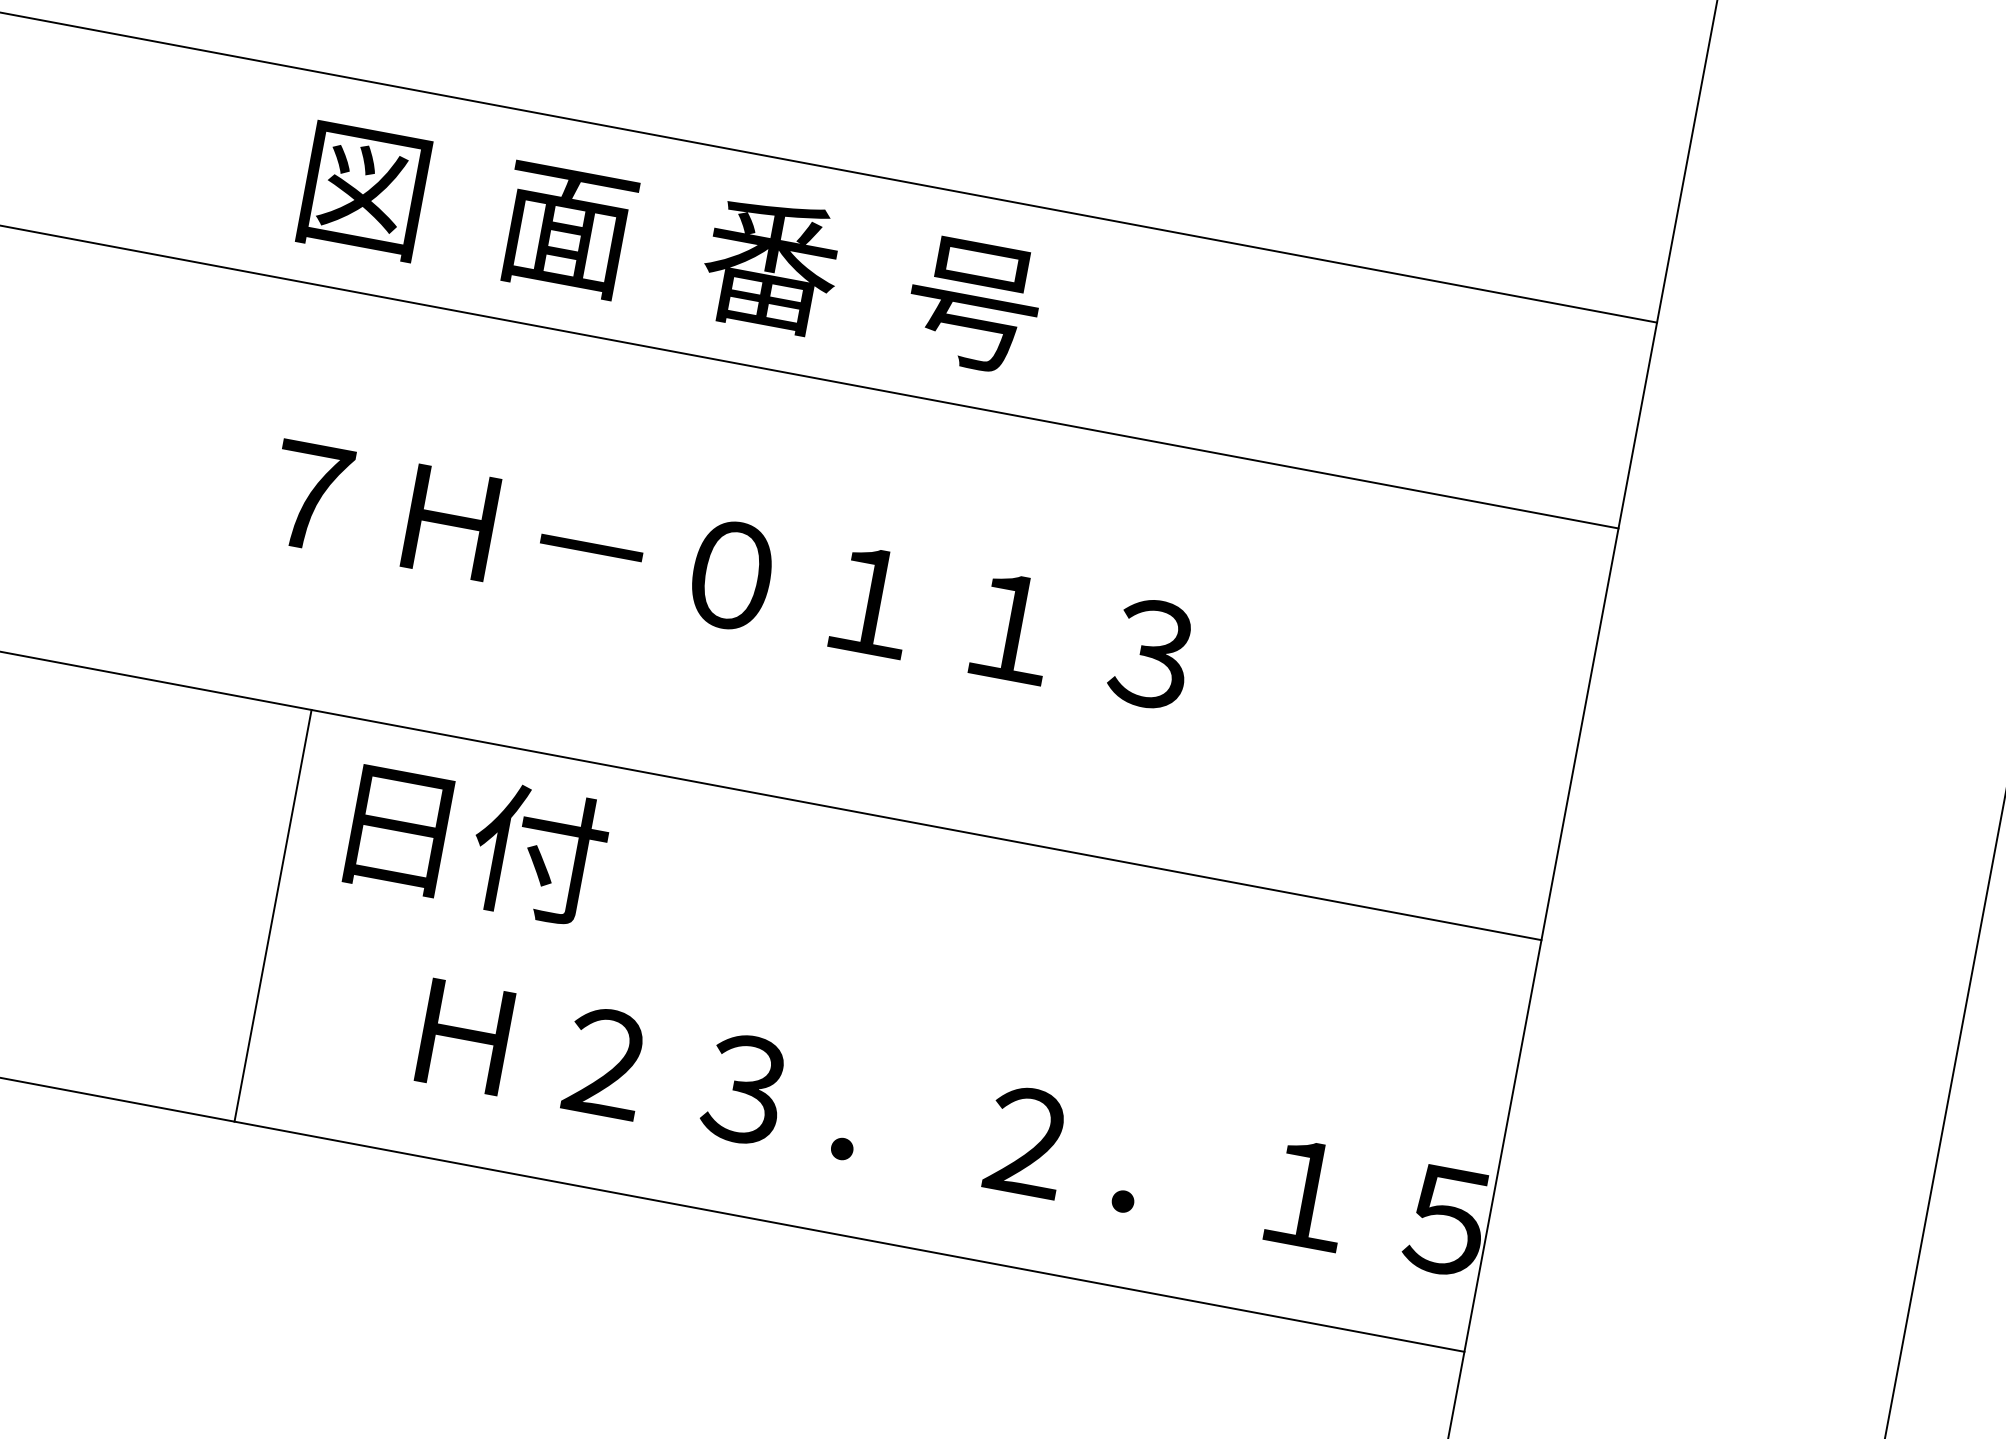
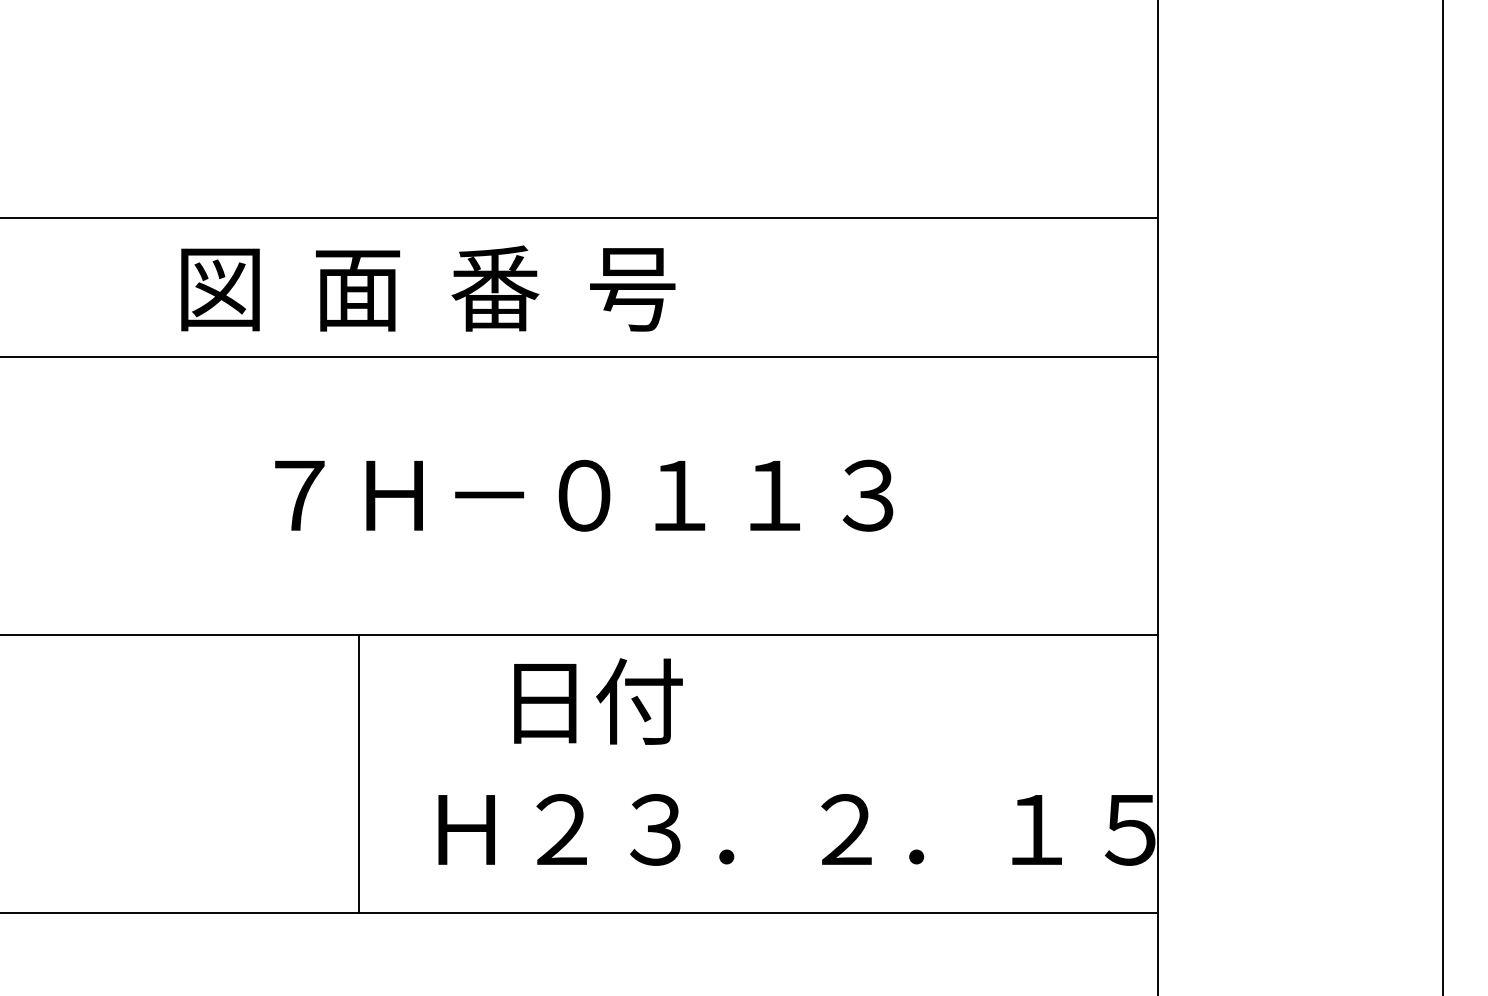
text: (672, 246) -> (428, 288), moved
text: (478, 842) -> (598, 701), moved
line: (272, 916) -> (359, 774), moved

